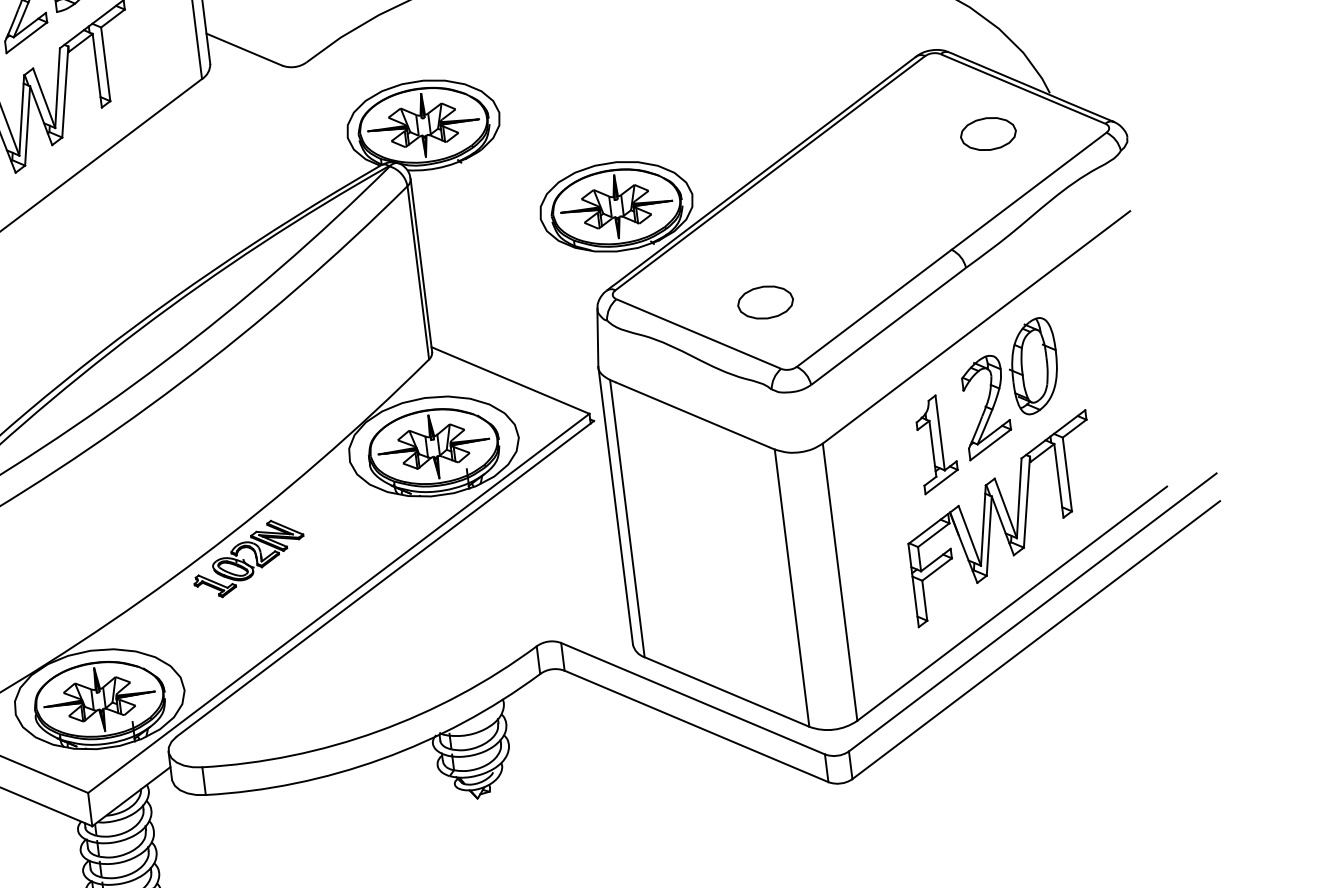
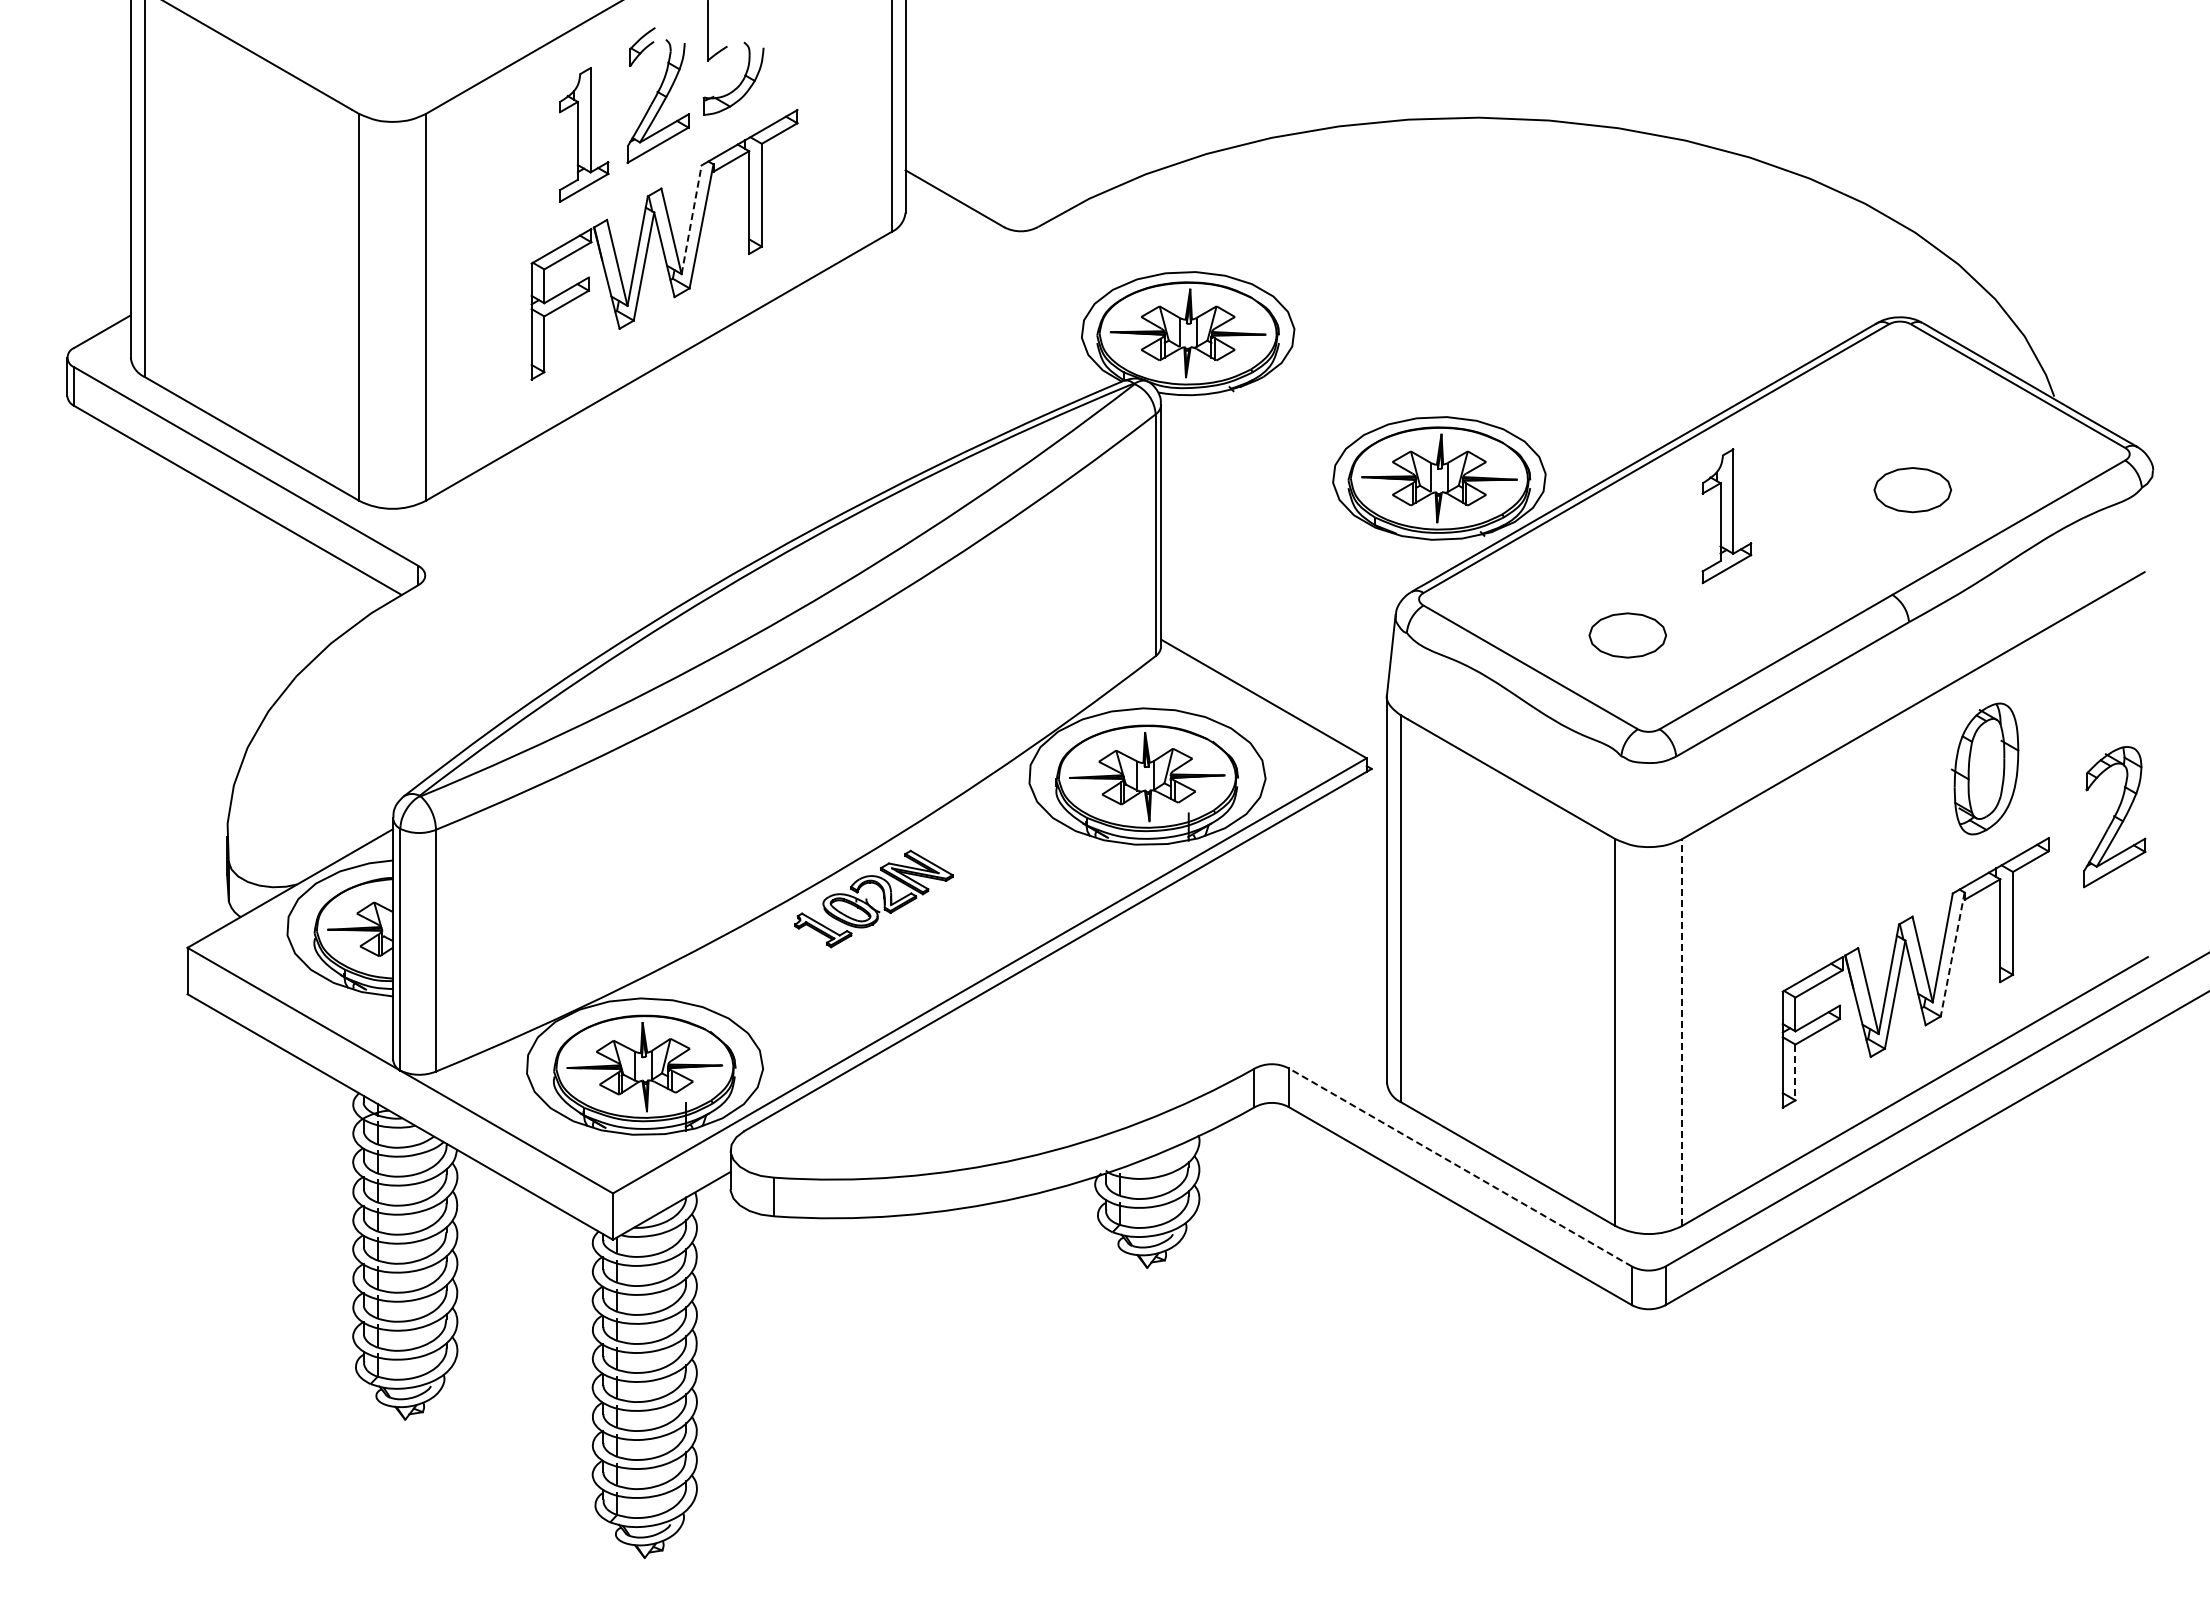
line: (57, 88) -> (691, 219), solid -> dashed
part: (988, 134) -> (1912, 490), moved
part: (985, 407) -> (2114, 817), moved
part: (936, 444) -> (1726, 516), moved
line: (1026, 502) -> (1952, 955), solid -> dashed
line: (840, 582) -> (1682, 1032), solid -> dashed
line: (924, 600) -> (1795, 1072), solid -> dashed
line: (692, 698) -> (1459, 1167), solid -> dashed

